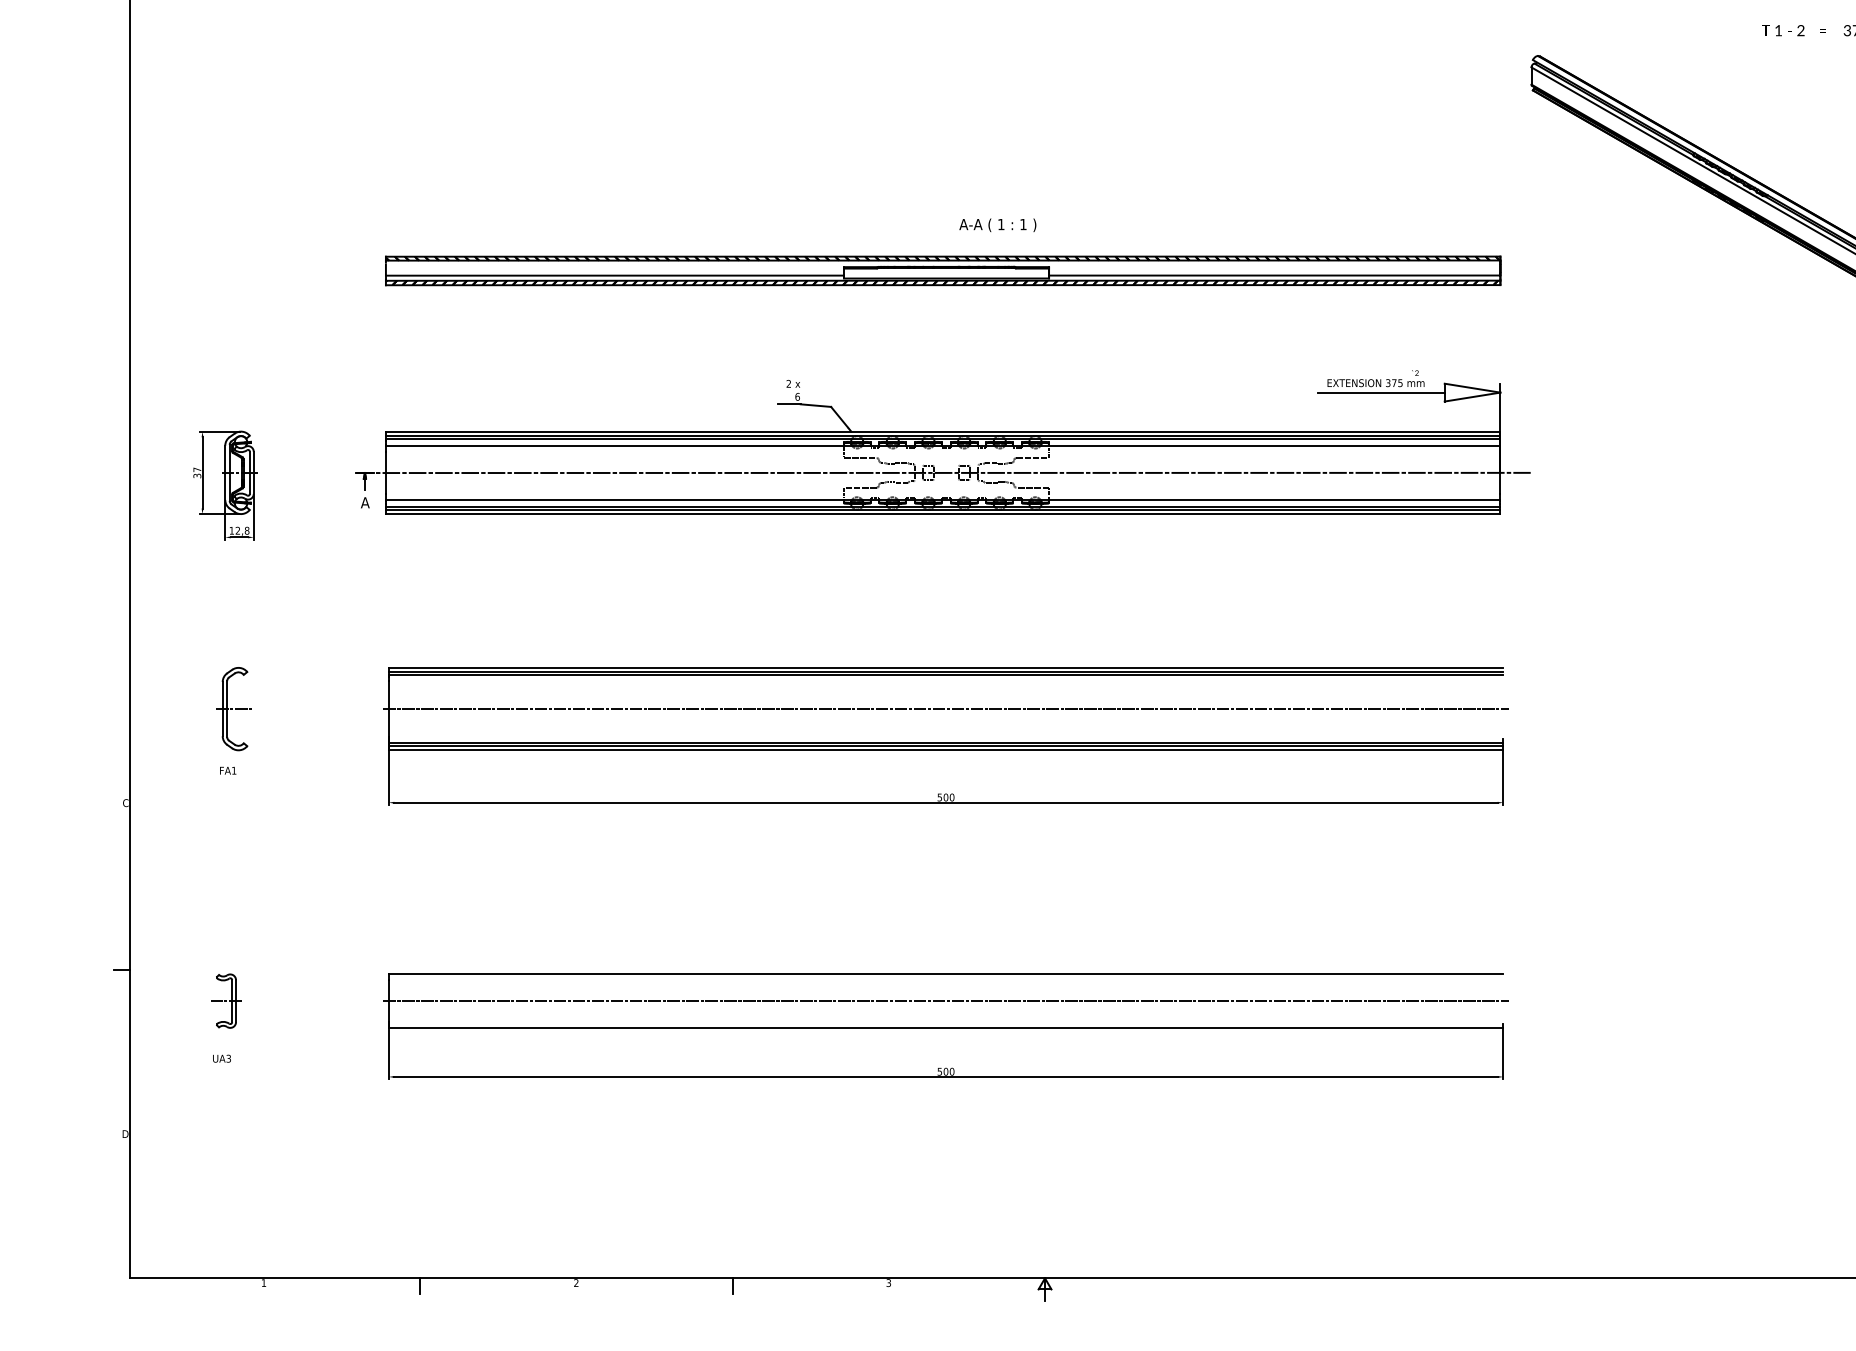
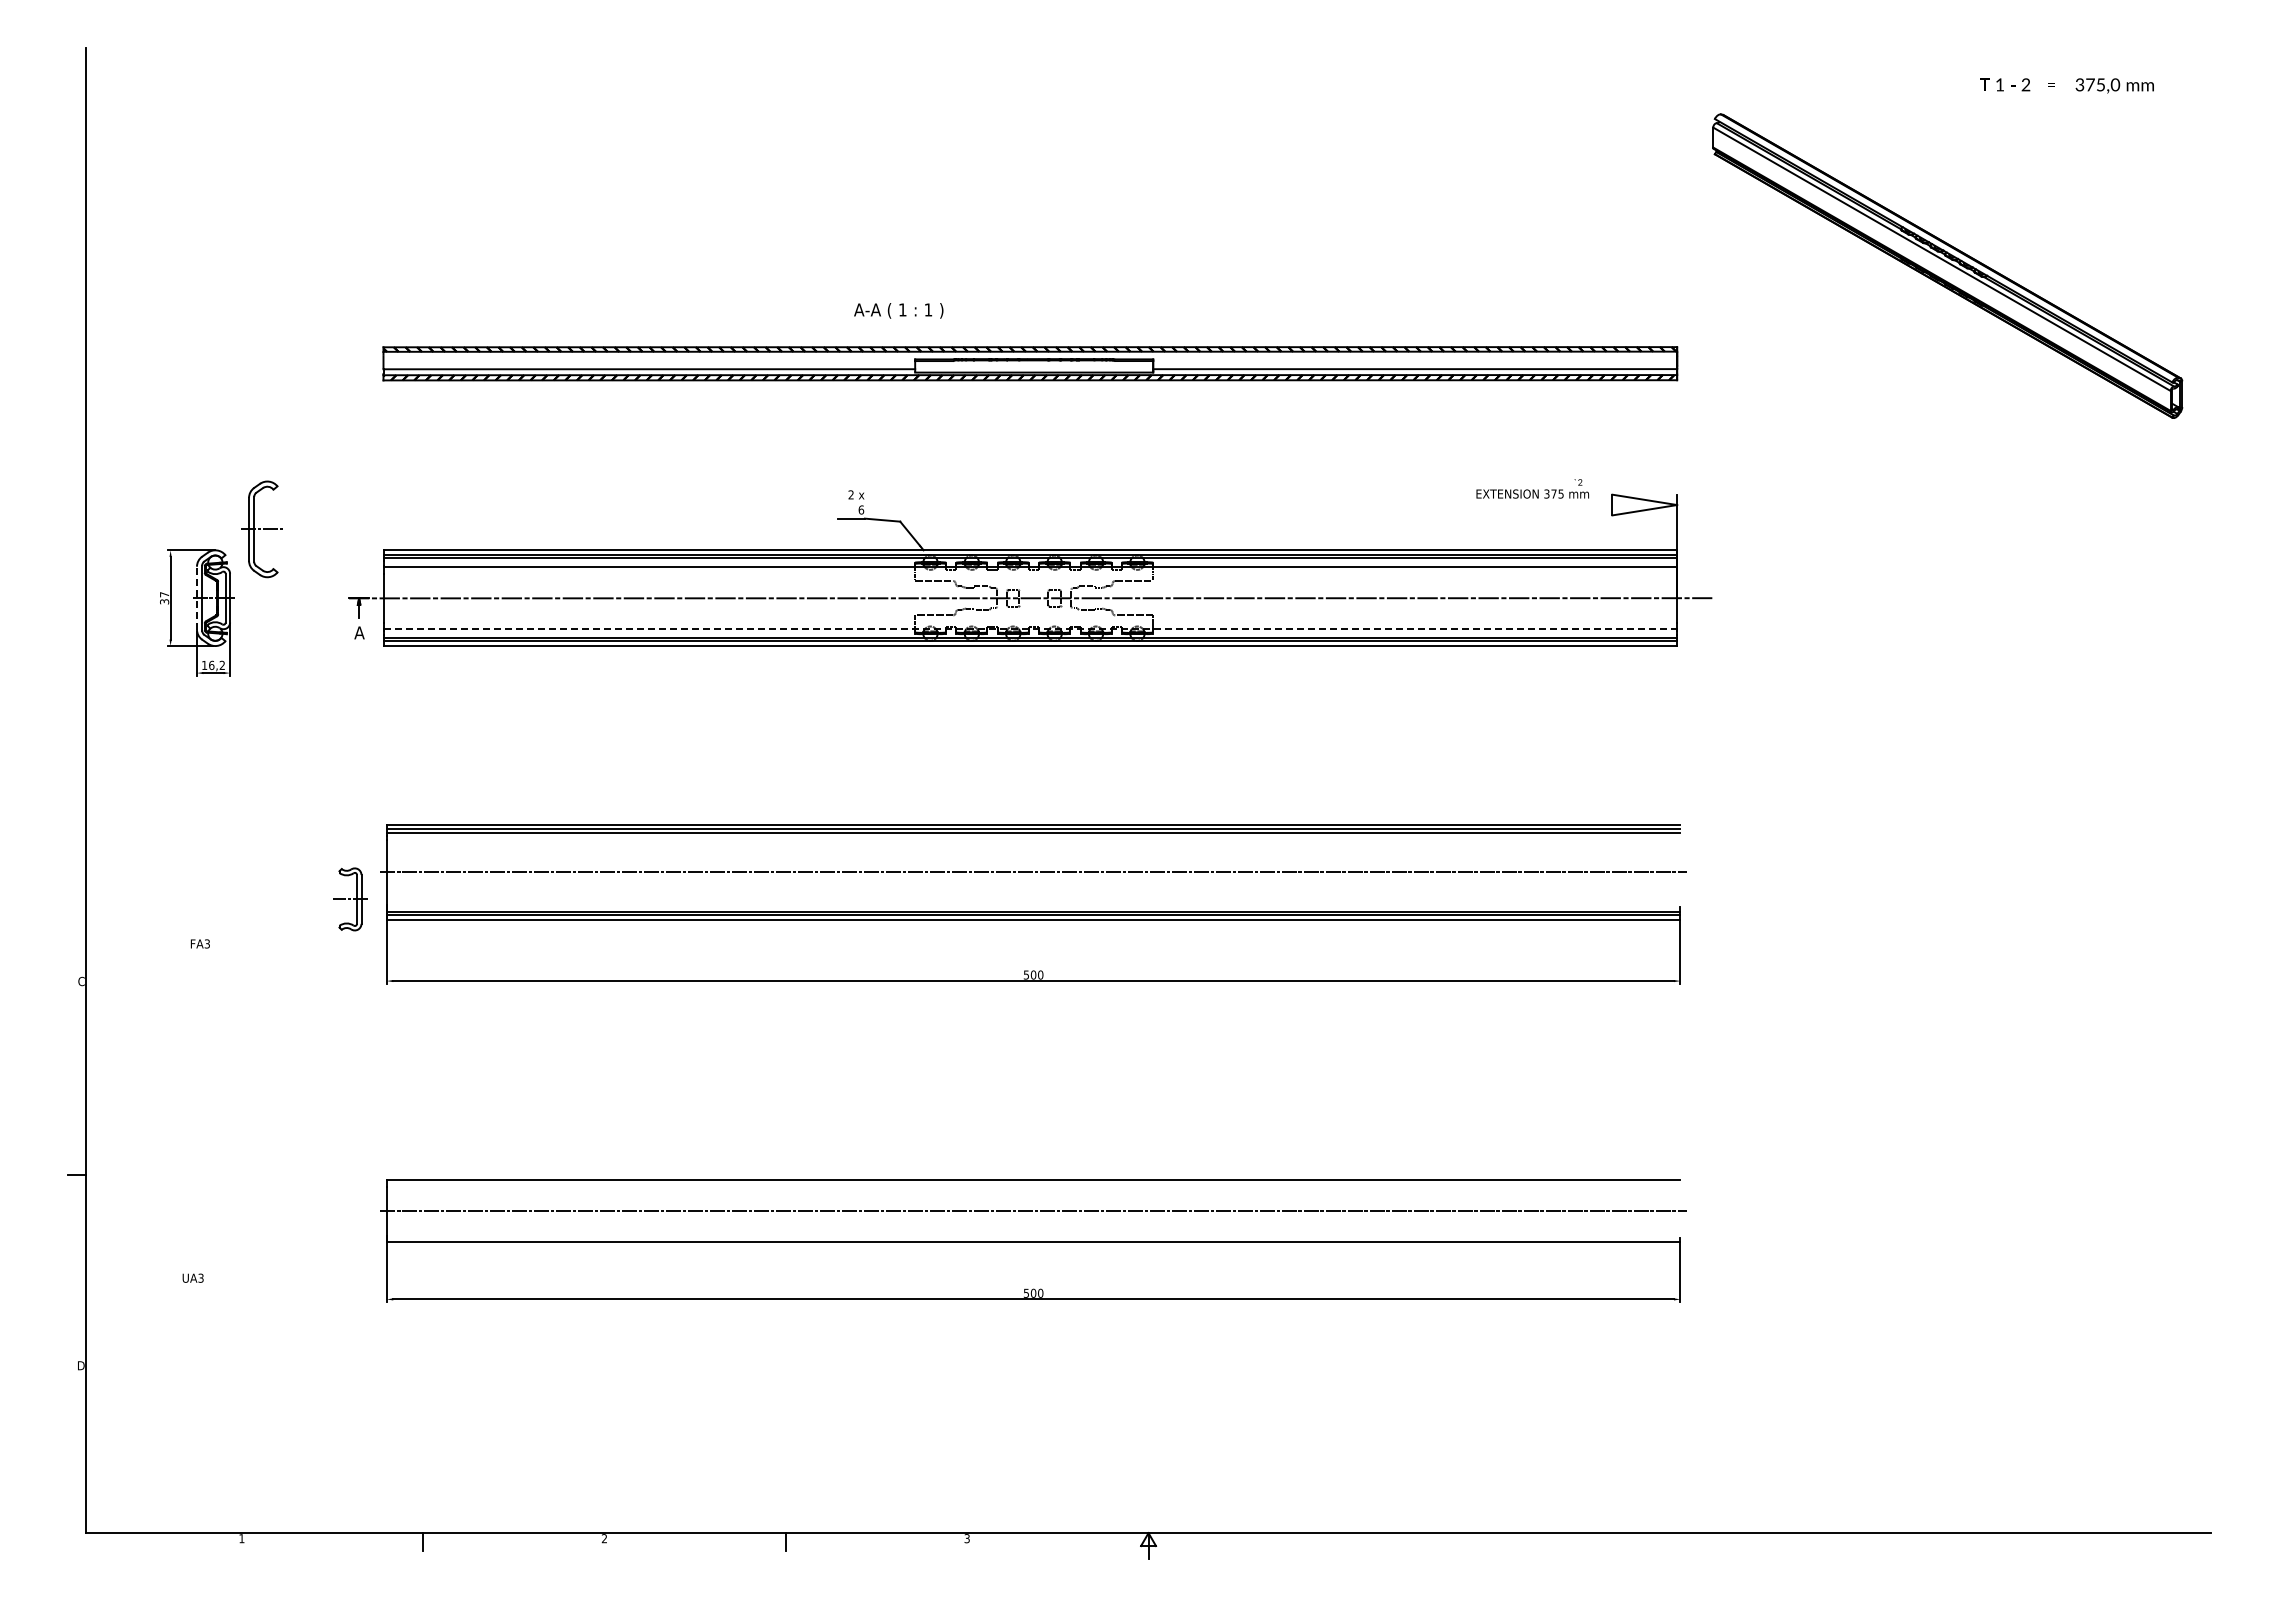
text: (997, 225) -> (898, 310), moved
line: (1380, 393) -> (1538, 505), removed
line: (224, 472) -> (196, 597), solid -> dashed
line: (943, 499) -> (1030, 629), solid -> dashed
text: (242, 530) -> (217, 665), 12,8 -> 16,2
part: (233, 709) -> (261, 529), moved
text: (233, 770) -> (206, 943), FA1 -> FA3
part: (226, 1001) -> (350, 899), moved

